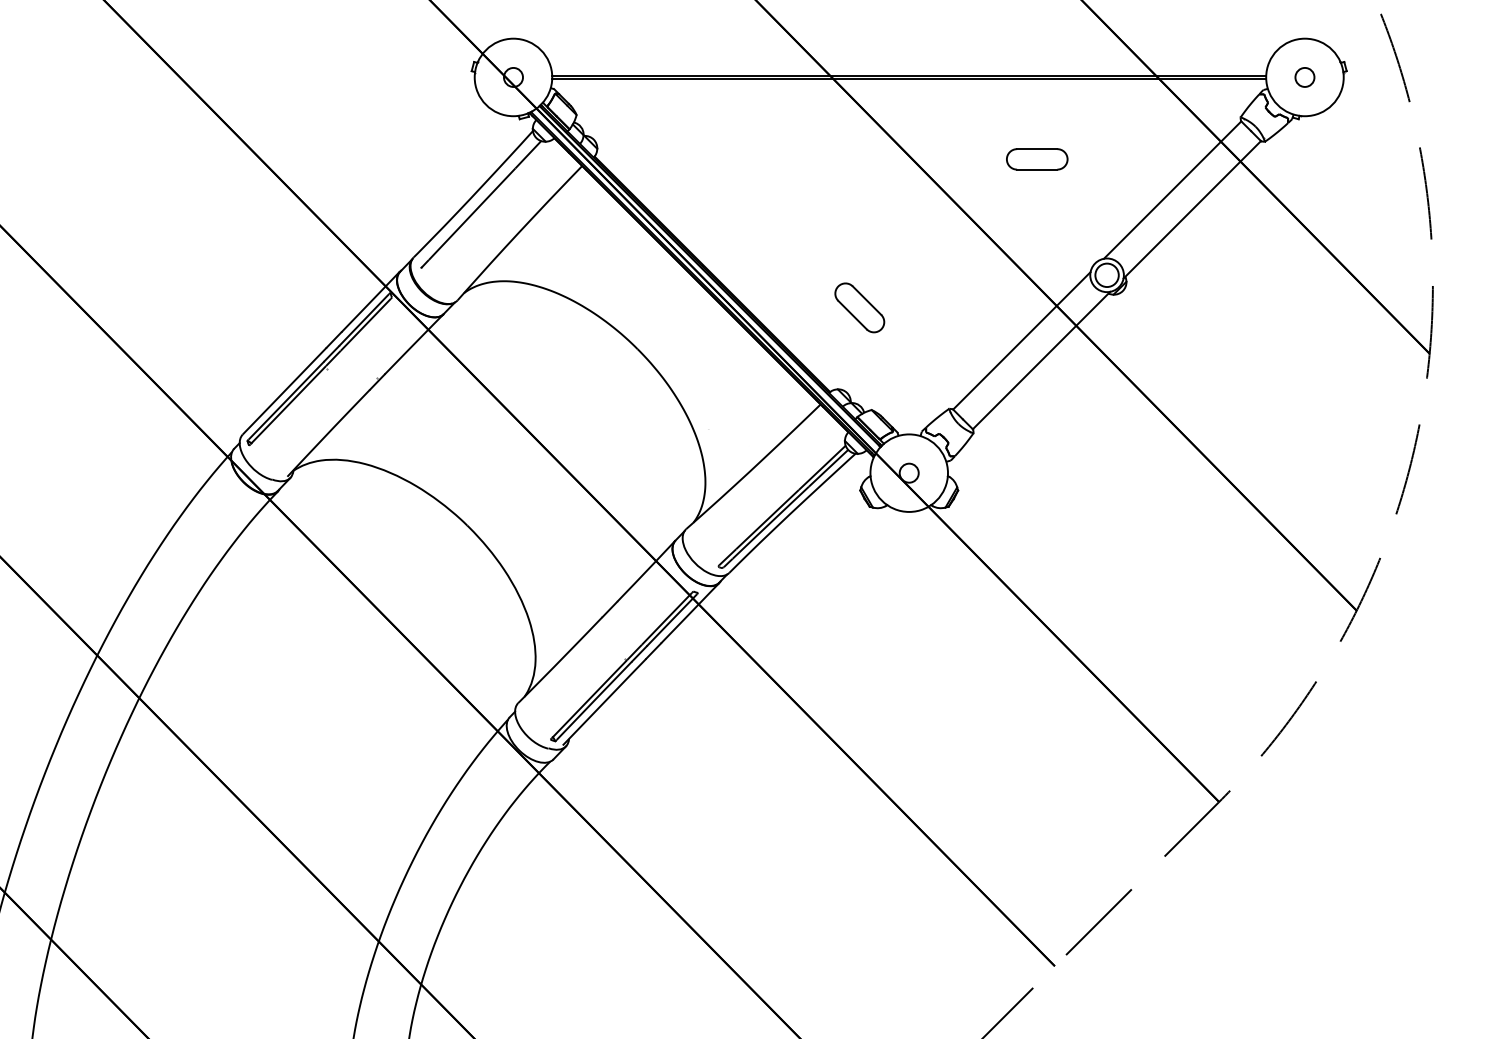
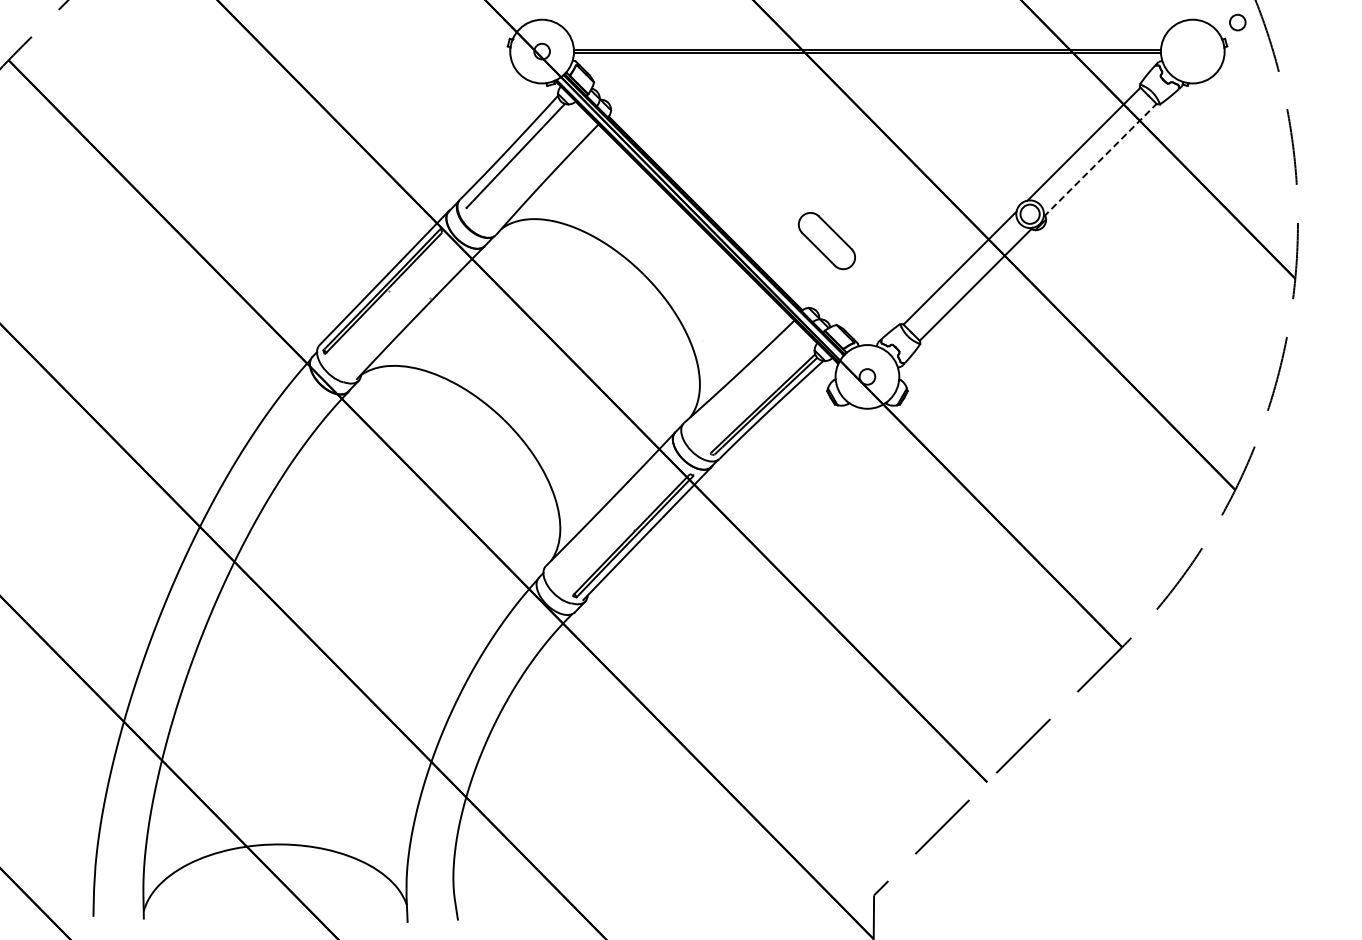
circle: (1304, 77) -> (1237, 22), moved
part: (1036, 158) -> (972, 118), removed
line: (1192, 209) -> (1100, 160), solid -> dashed
part: (859, 307) -> (826, 240), size x1.4

